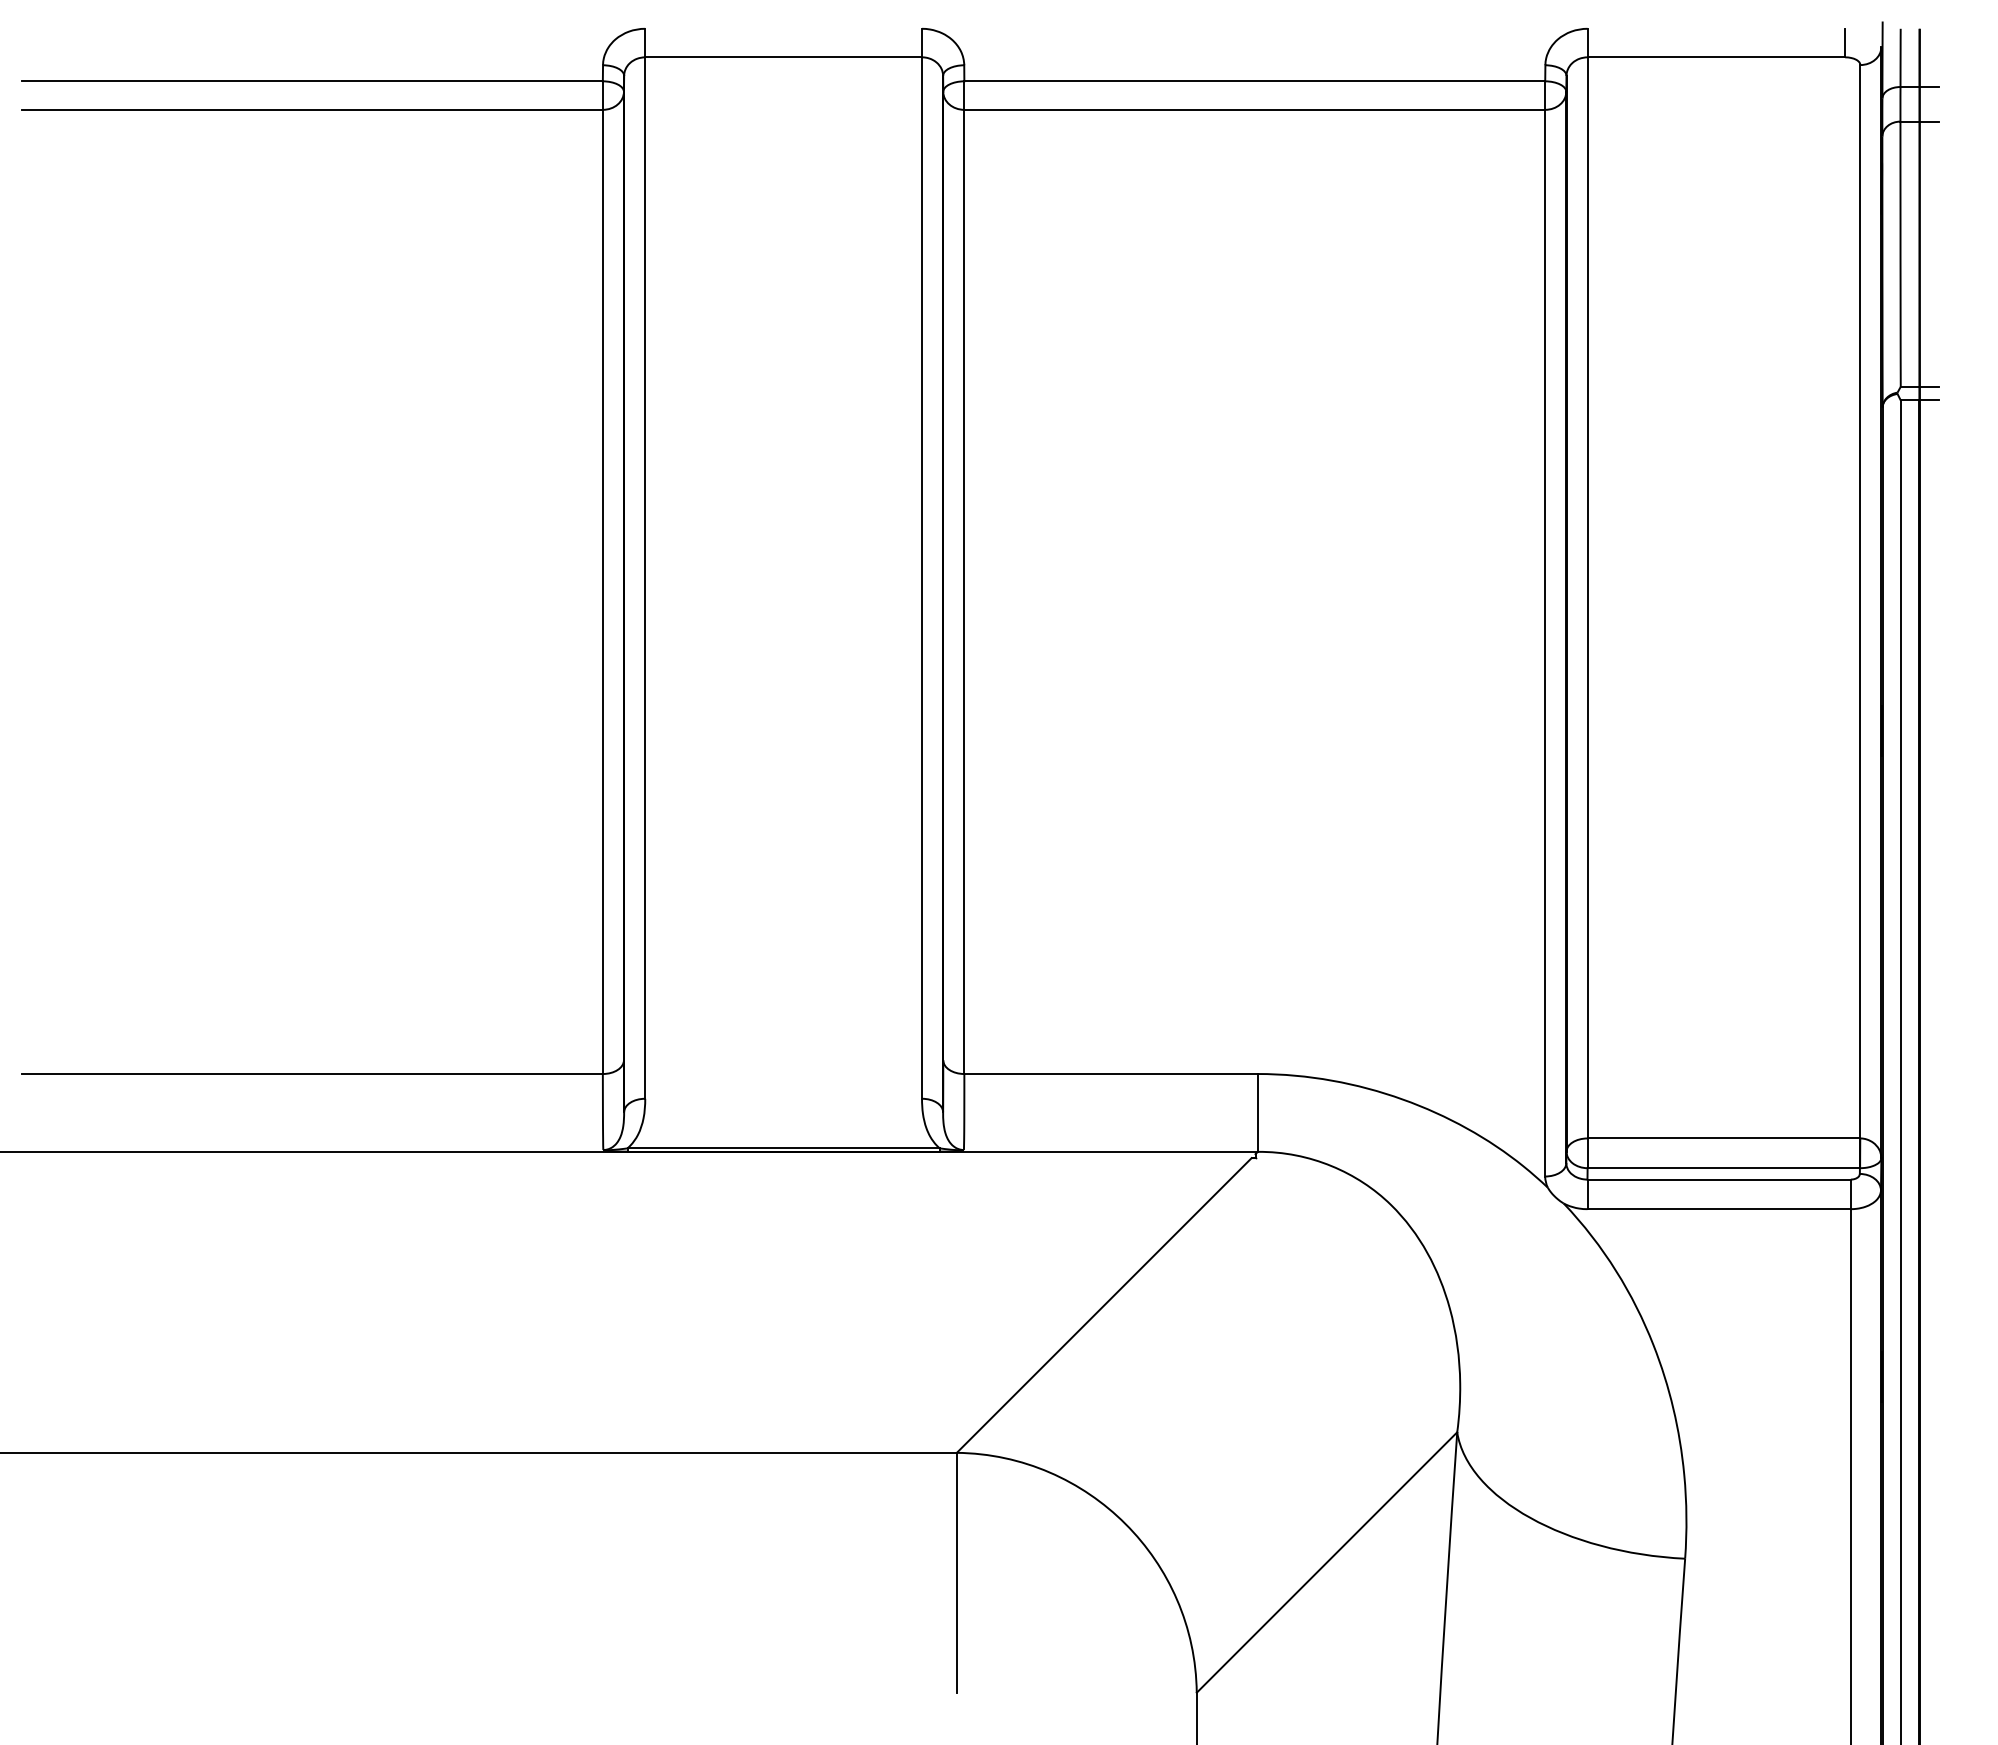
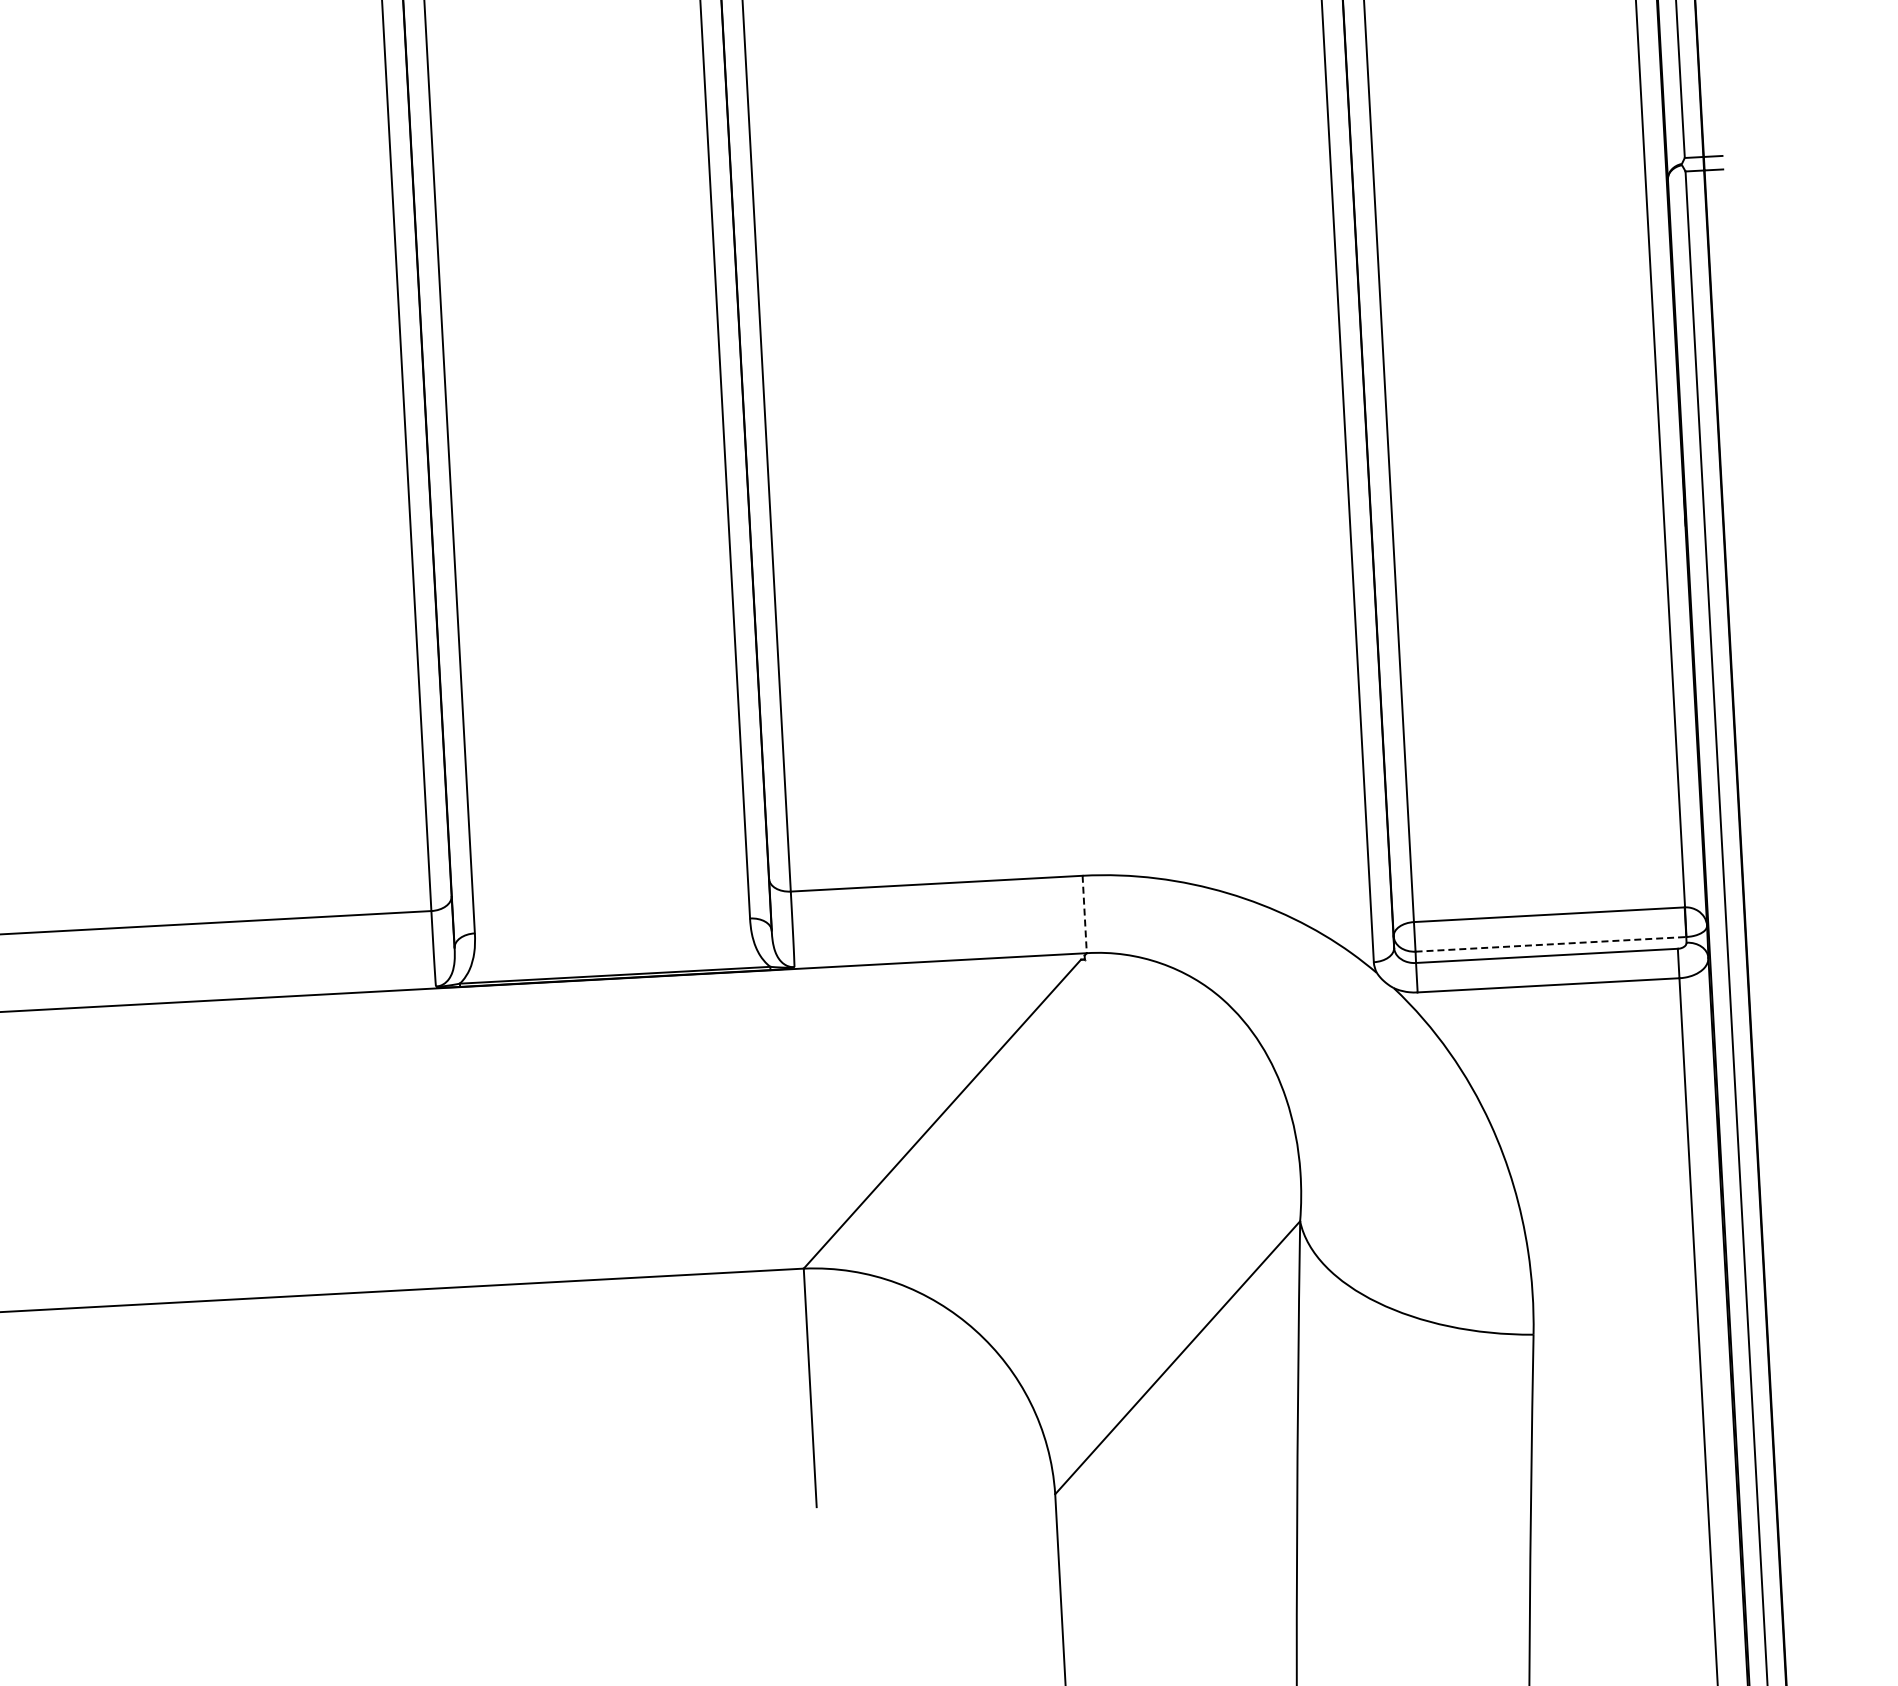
line: (1257, 1112) -> (1084, 914), solid -> dashed
line: (1724, 1168) -> (1551, 944), solid -> dashed

